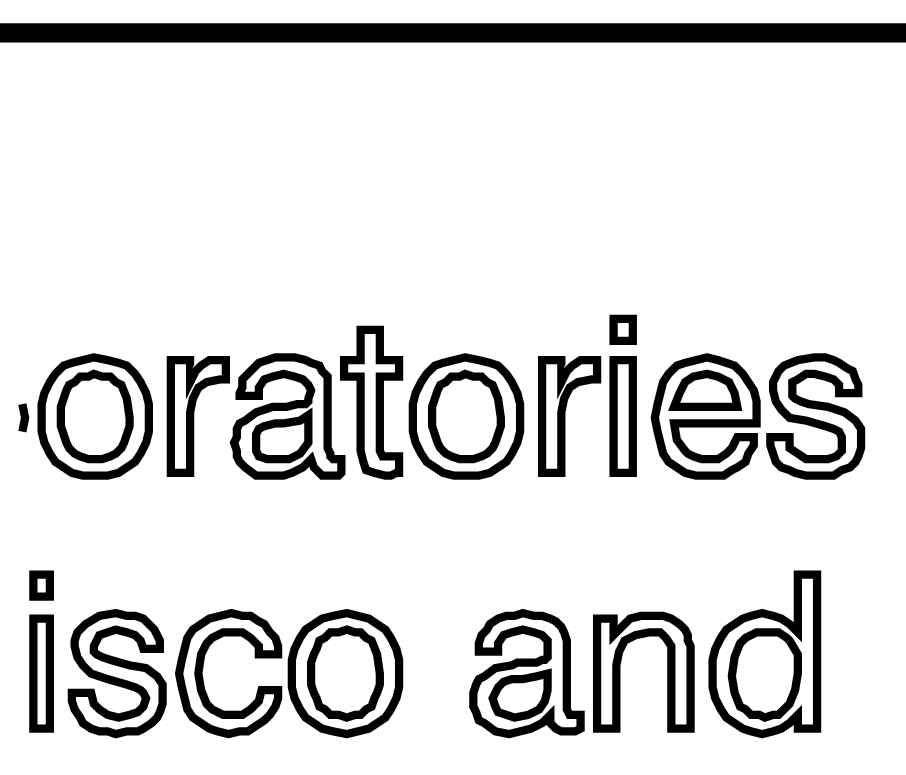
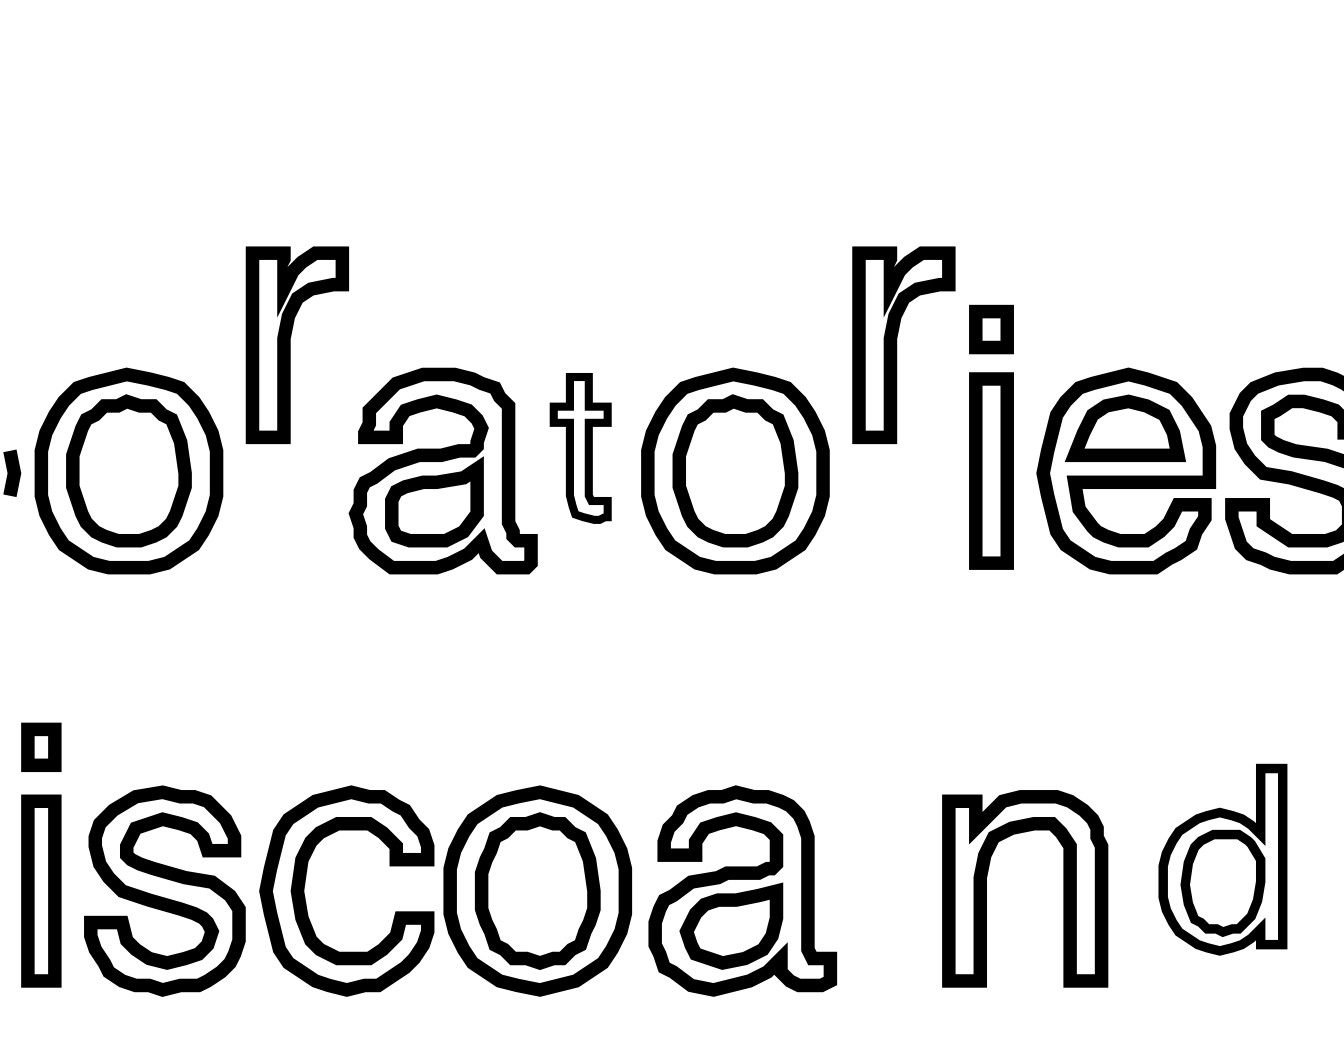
part: (371, 402) -> (580, 448), size x0.6
part: (197, 416) -> (296, 345), moved
part: (569, 416) -> (903, 345), moved
part: (764, 654) -> (1222, 859), size x0.7
part: (526, 673) -> (742, 890), moved

